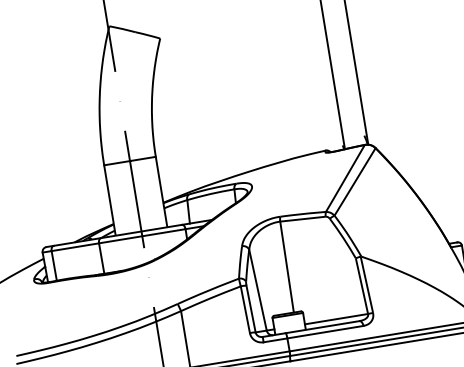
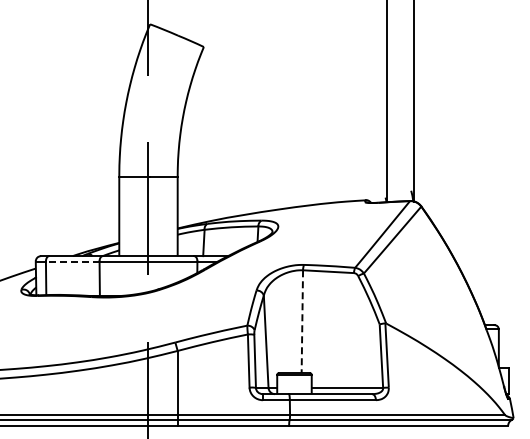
line: (75, 247) -> (72, 261), solid -> dashed
line: (287, 267) -> (302, 322), solid -> dashed

